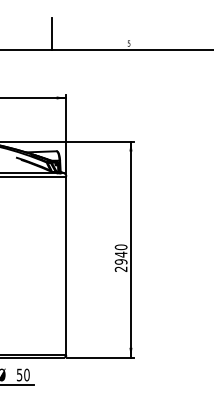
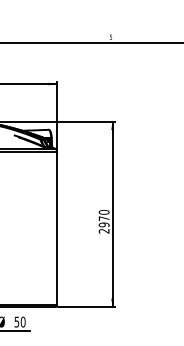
line: (51, 34) -> (44, 29), removed
text: (120, 254) -> (103, 218), 2940 -> 2970

